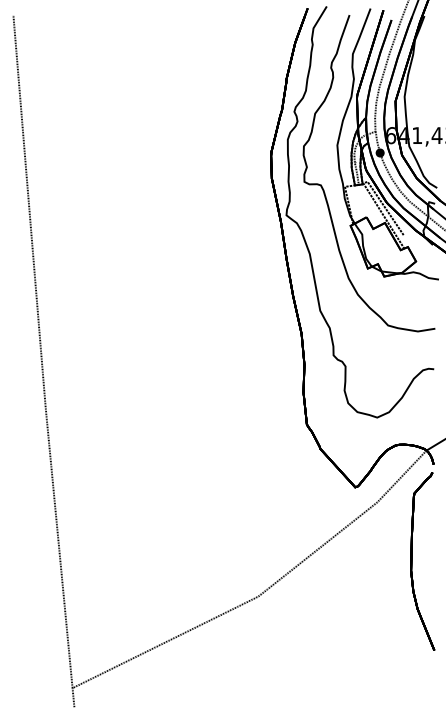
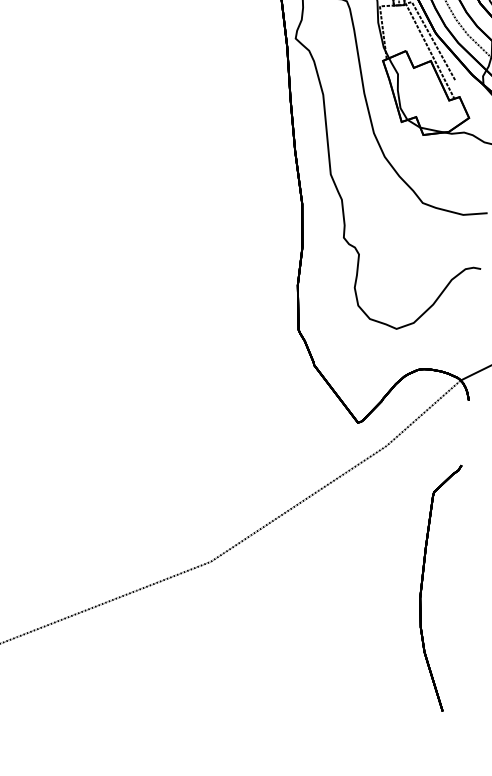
part: (412, 561) -> (423, 585), moved

